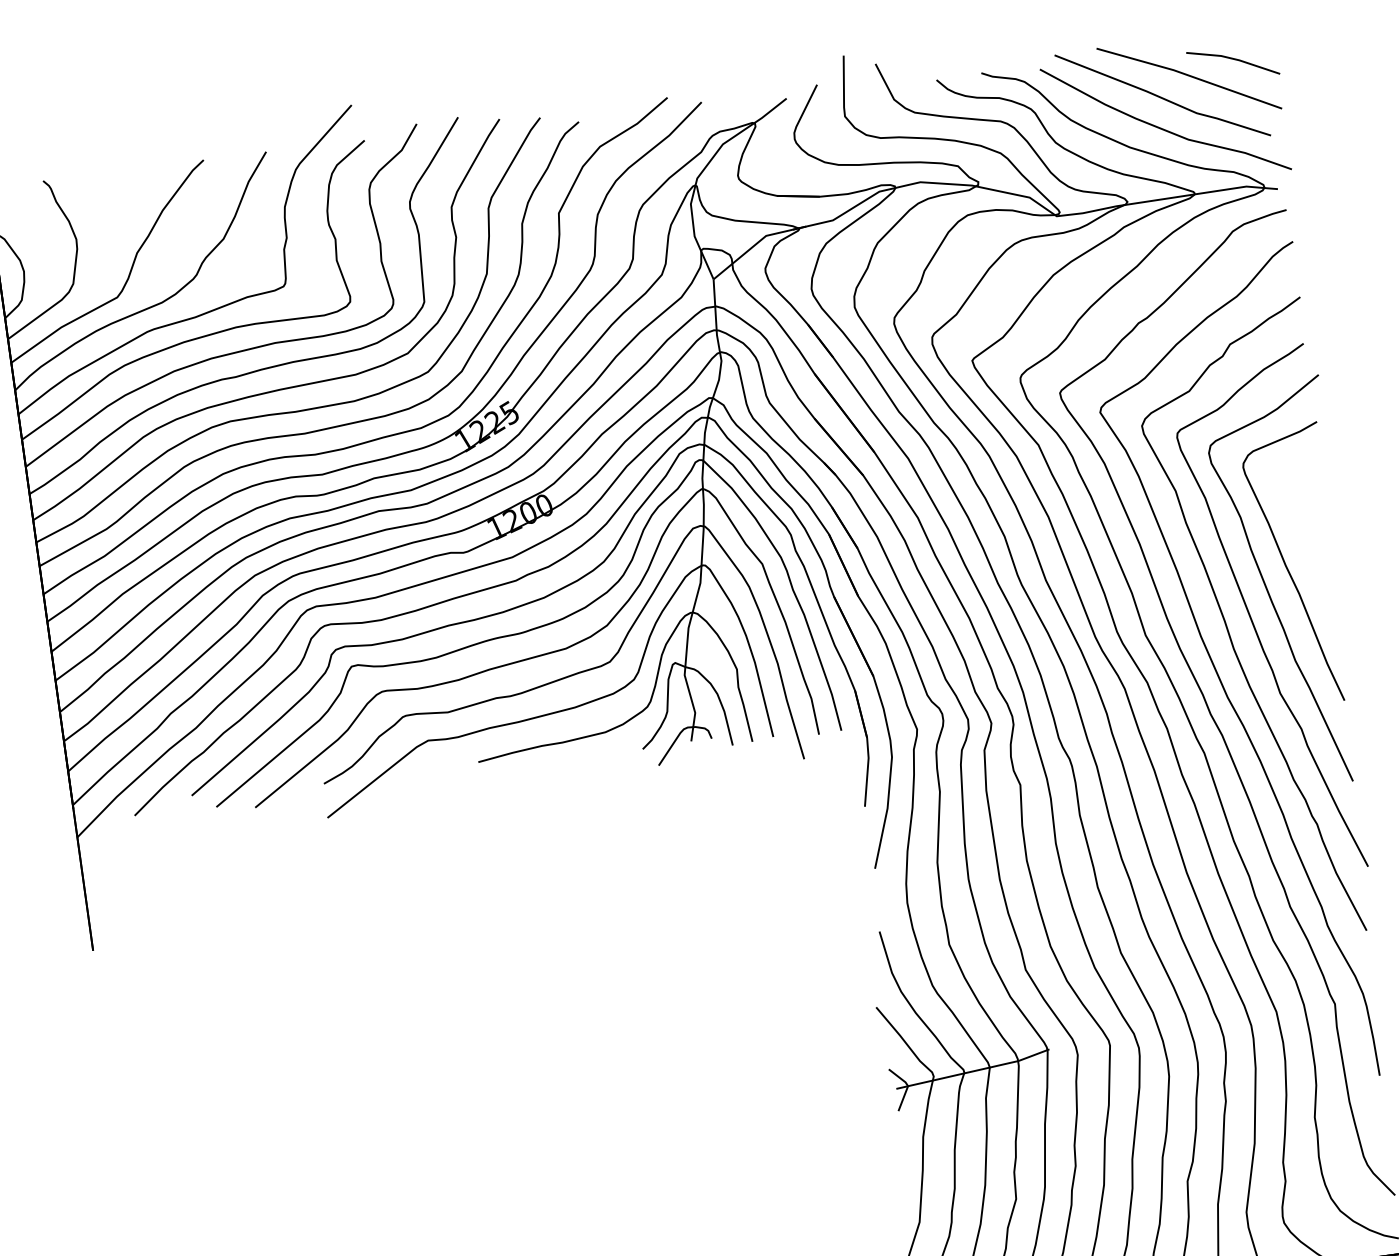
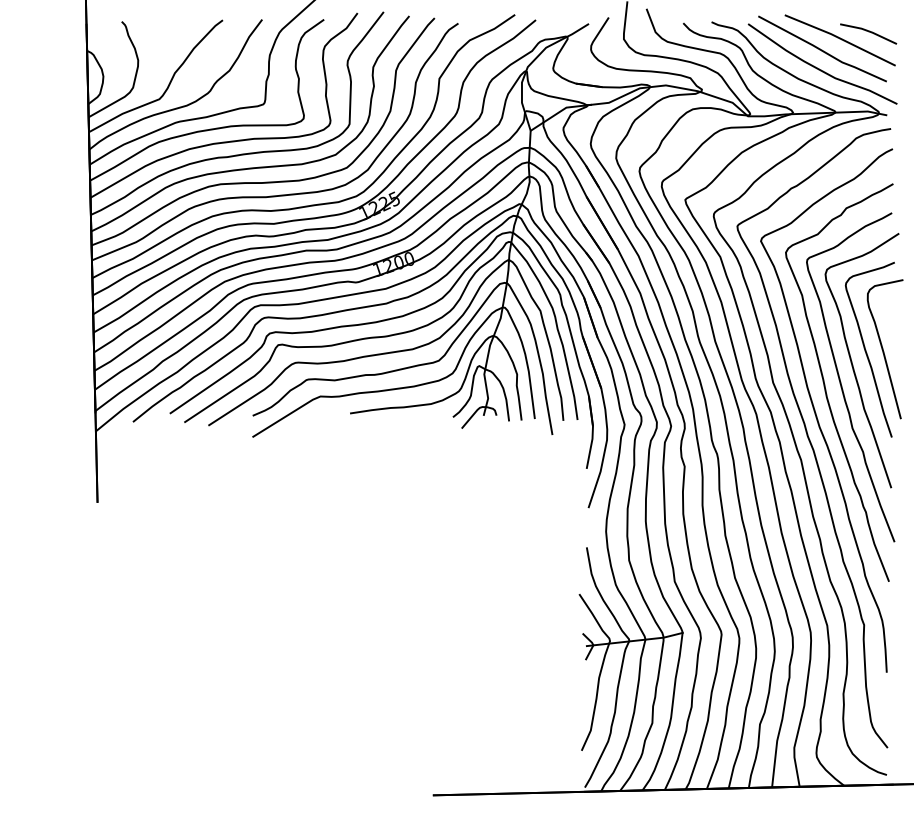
part: (1316, 562) -> (884, 349), added

